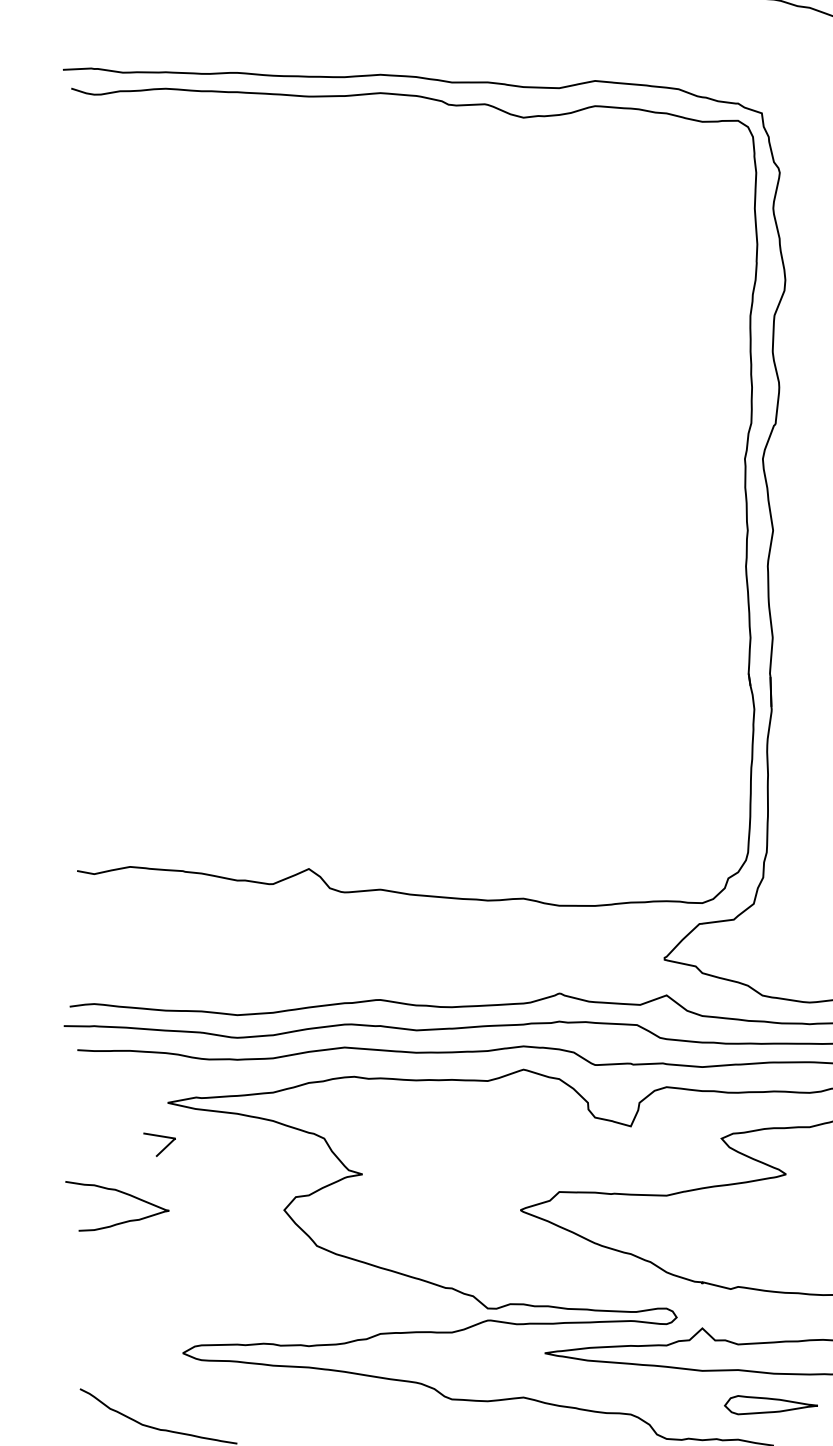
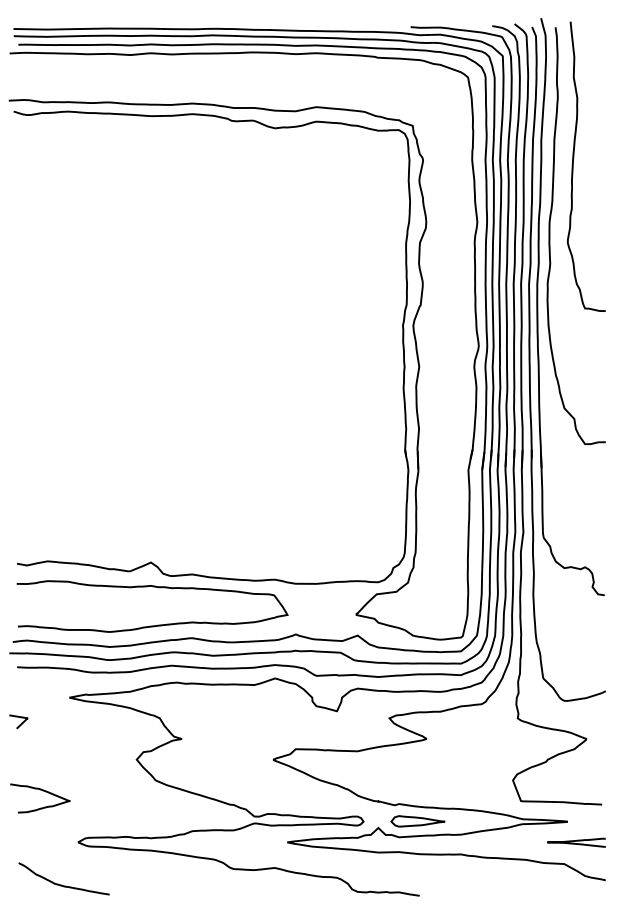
curve: (320, 976) -> (157, 624), added
curve: (162, 1147) -> (20, 723), moved
curve: (121, 1194) -> (42, 791), moved
part: (770, 1405) -> (417, 821), moved

